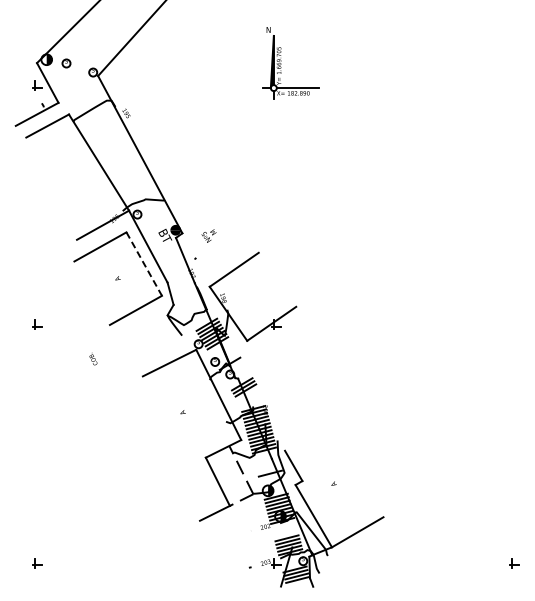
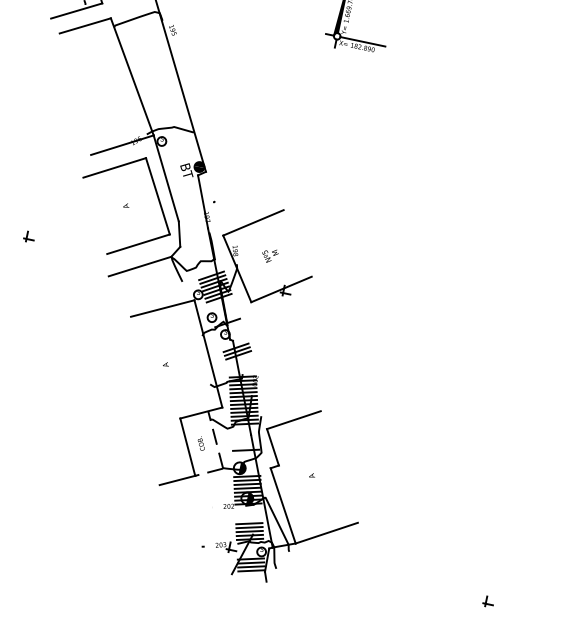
text: (208, 235) -> (269, 255), moved
line: (144, 264) -> (158, 196), dashed -> solid
line: (141, 329) -> (140, 266), added
text: (93, 358) -> (201, 443), moved
line: (307, 437) -> (294, 419), added

